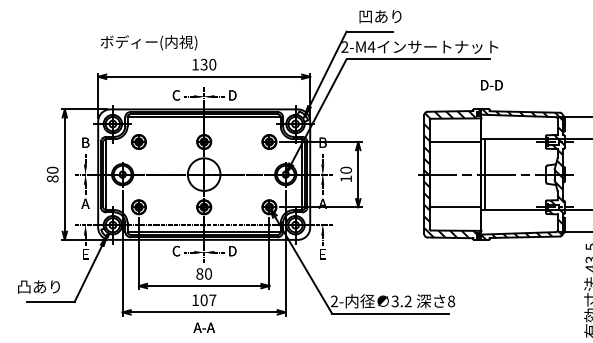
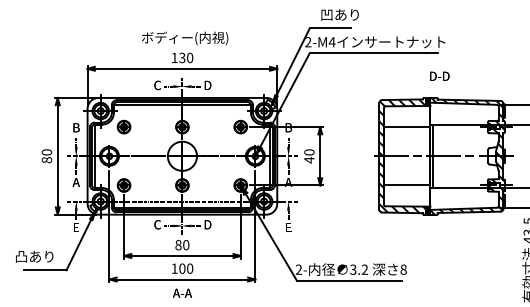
text: (149, 42) -> (185, 38), moved
text: (346, 178) -> (309, 159), 10 -> 40
text: (213, 300) -> (190, 268), 107 -> 100

